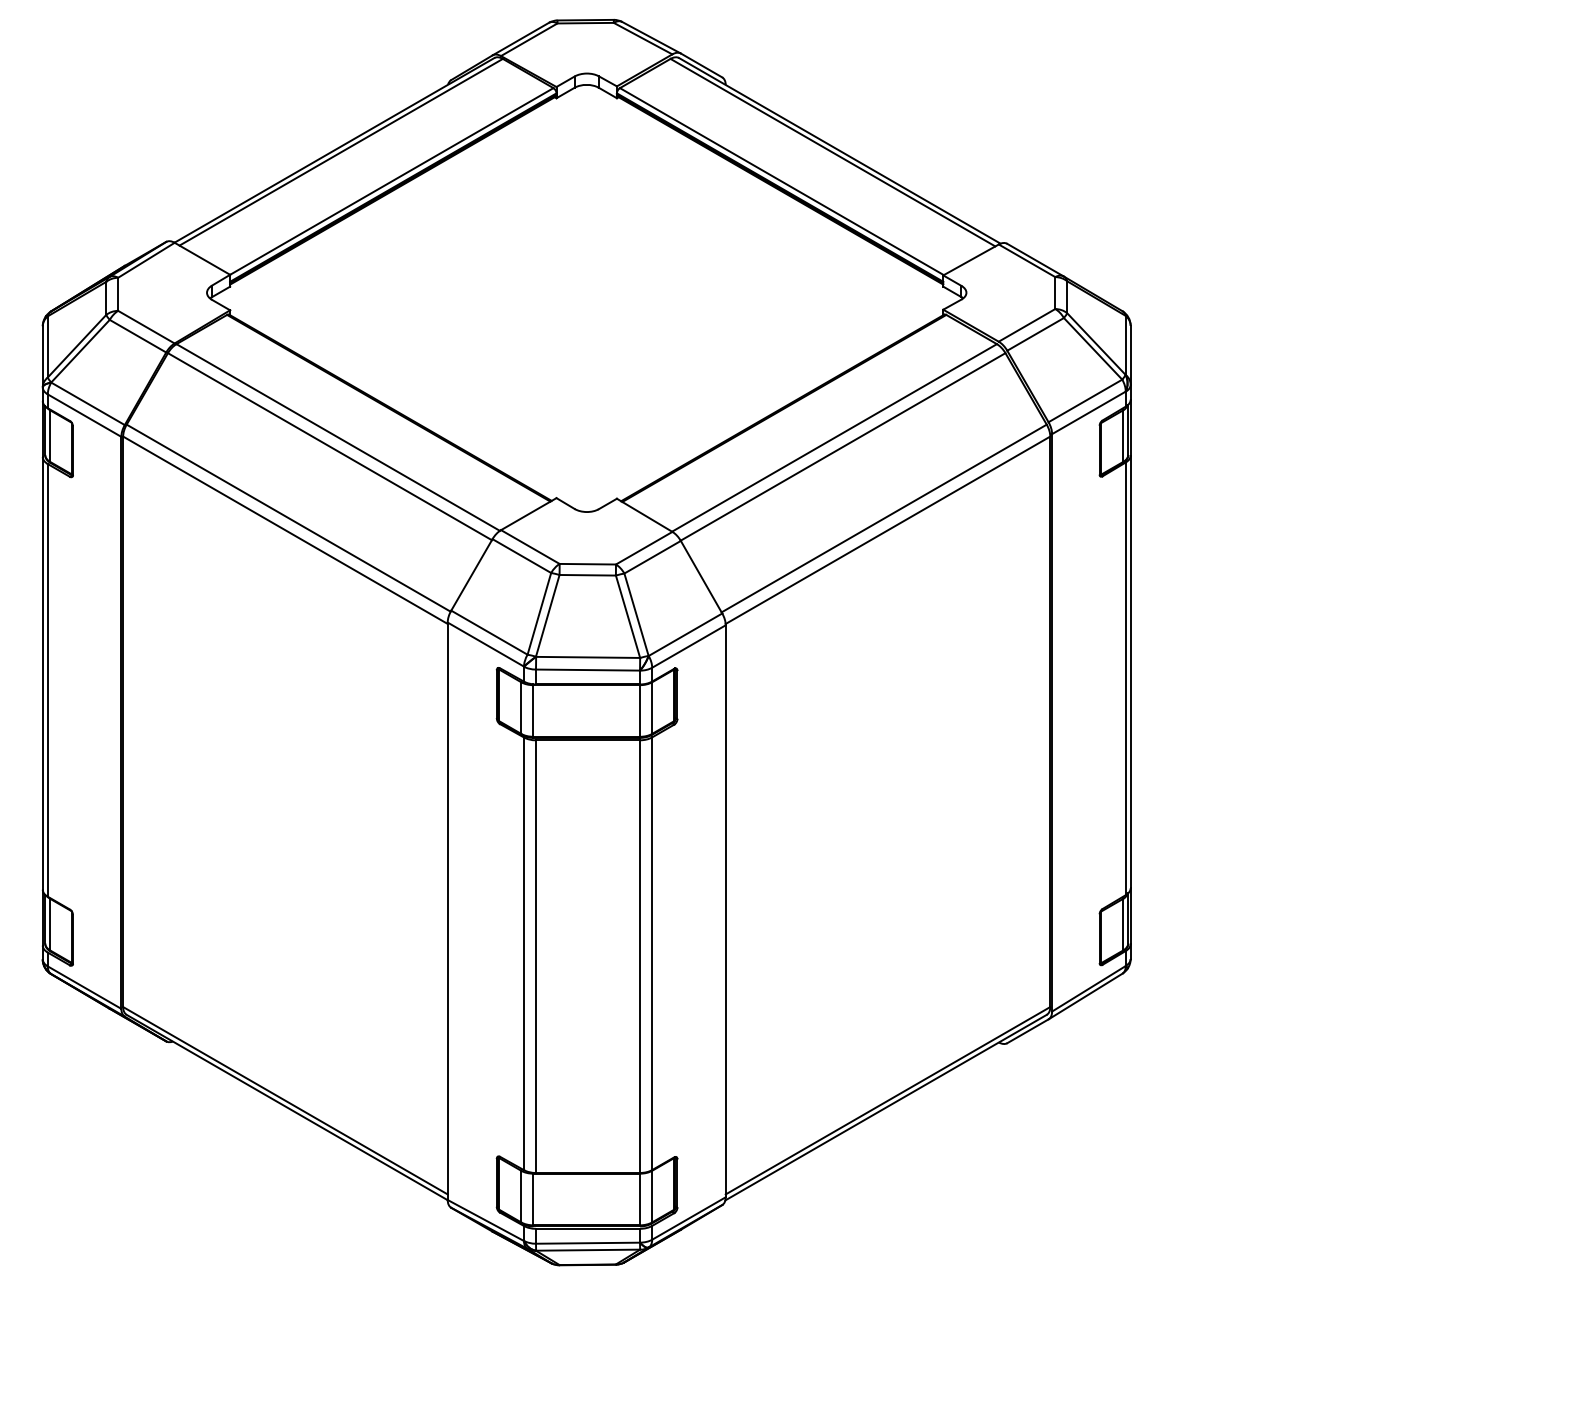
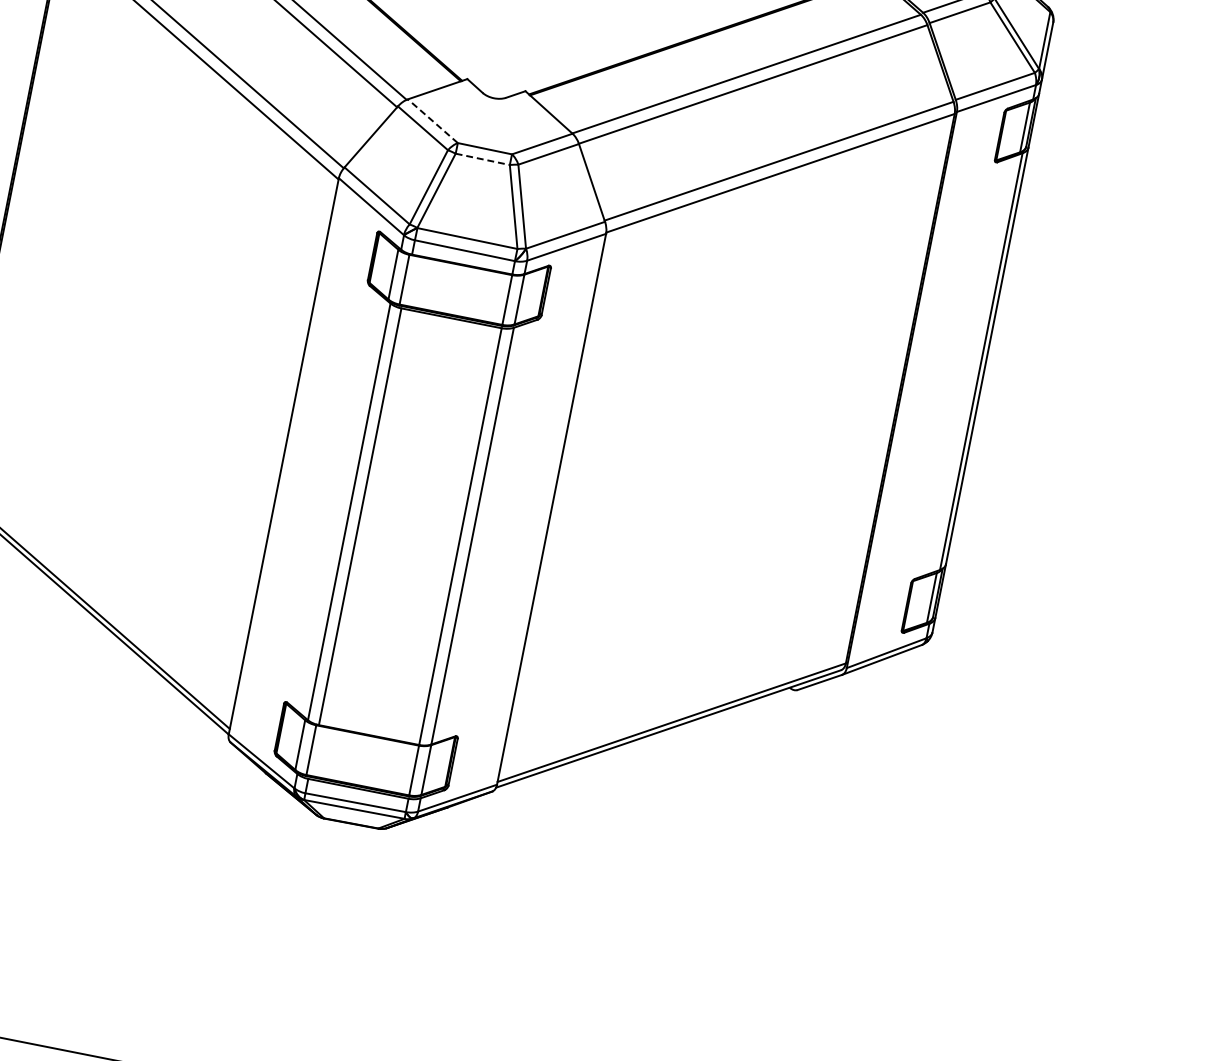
line: (530, 547) -> (432, 121), solid -> dashed
line: (588, 575) -> (483, 159), solid -> dashed

